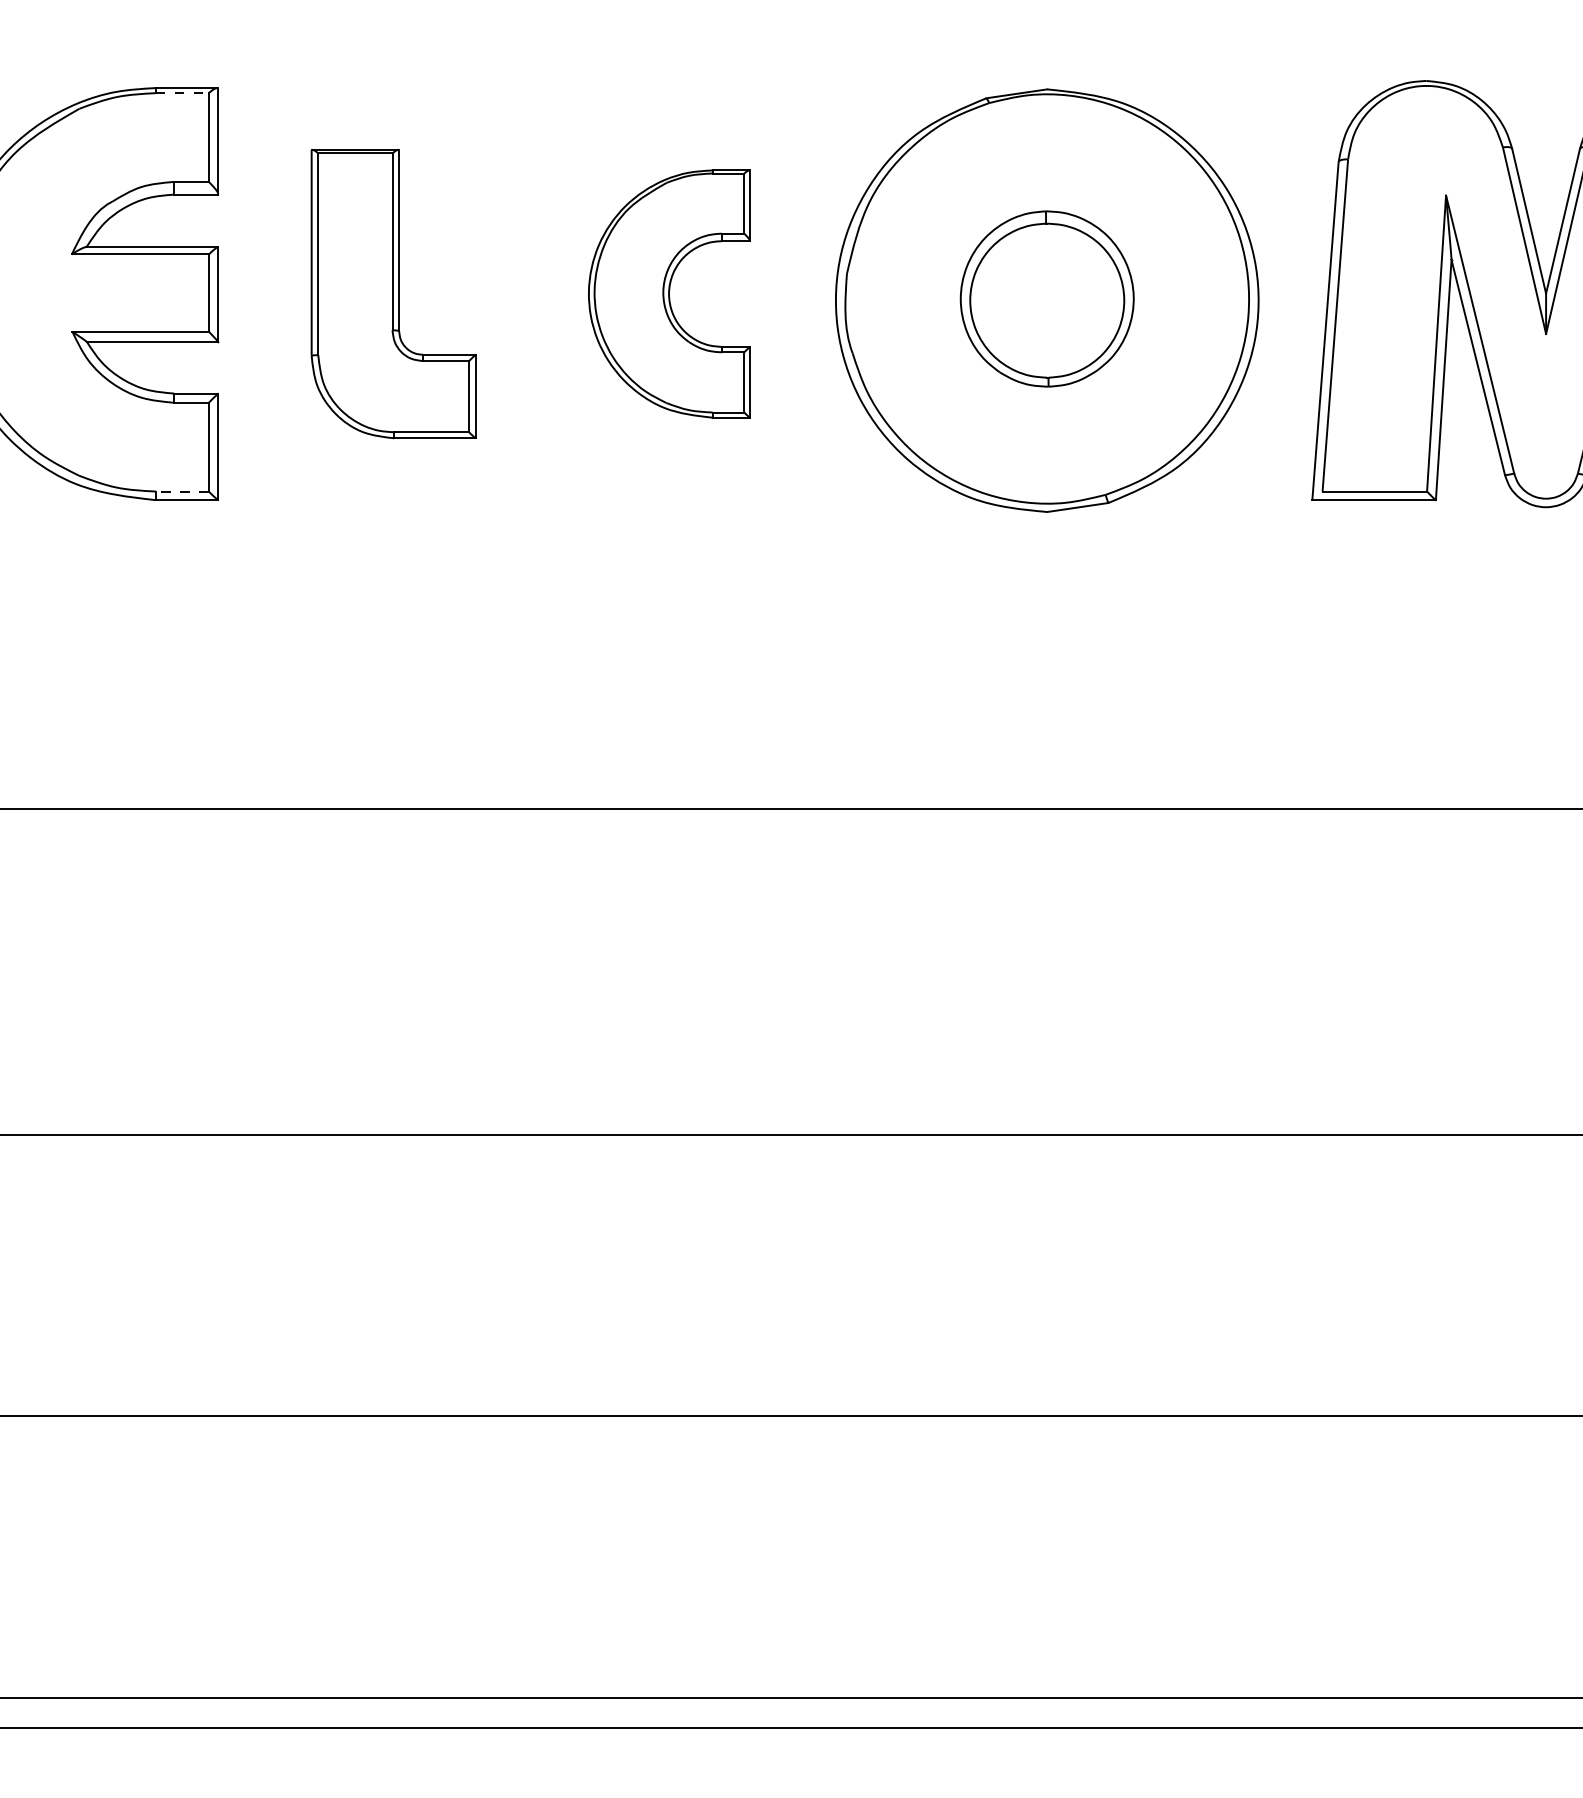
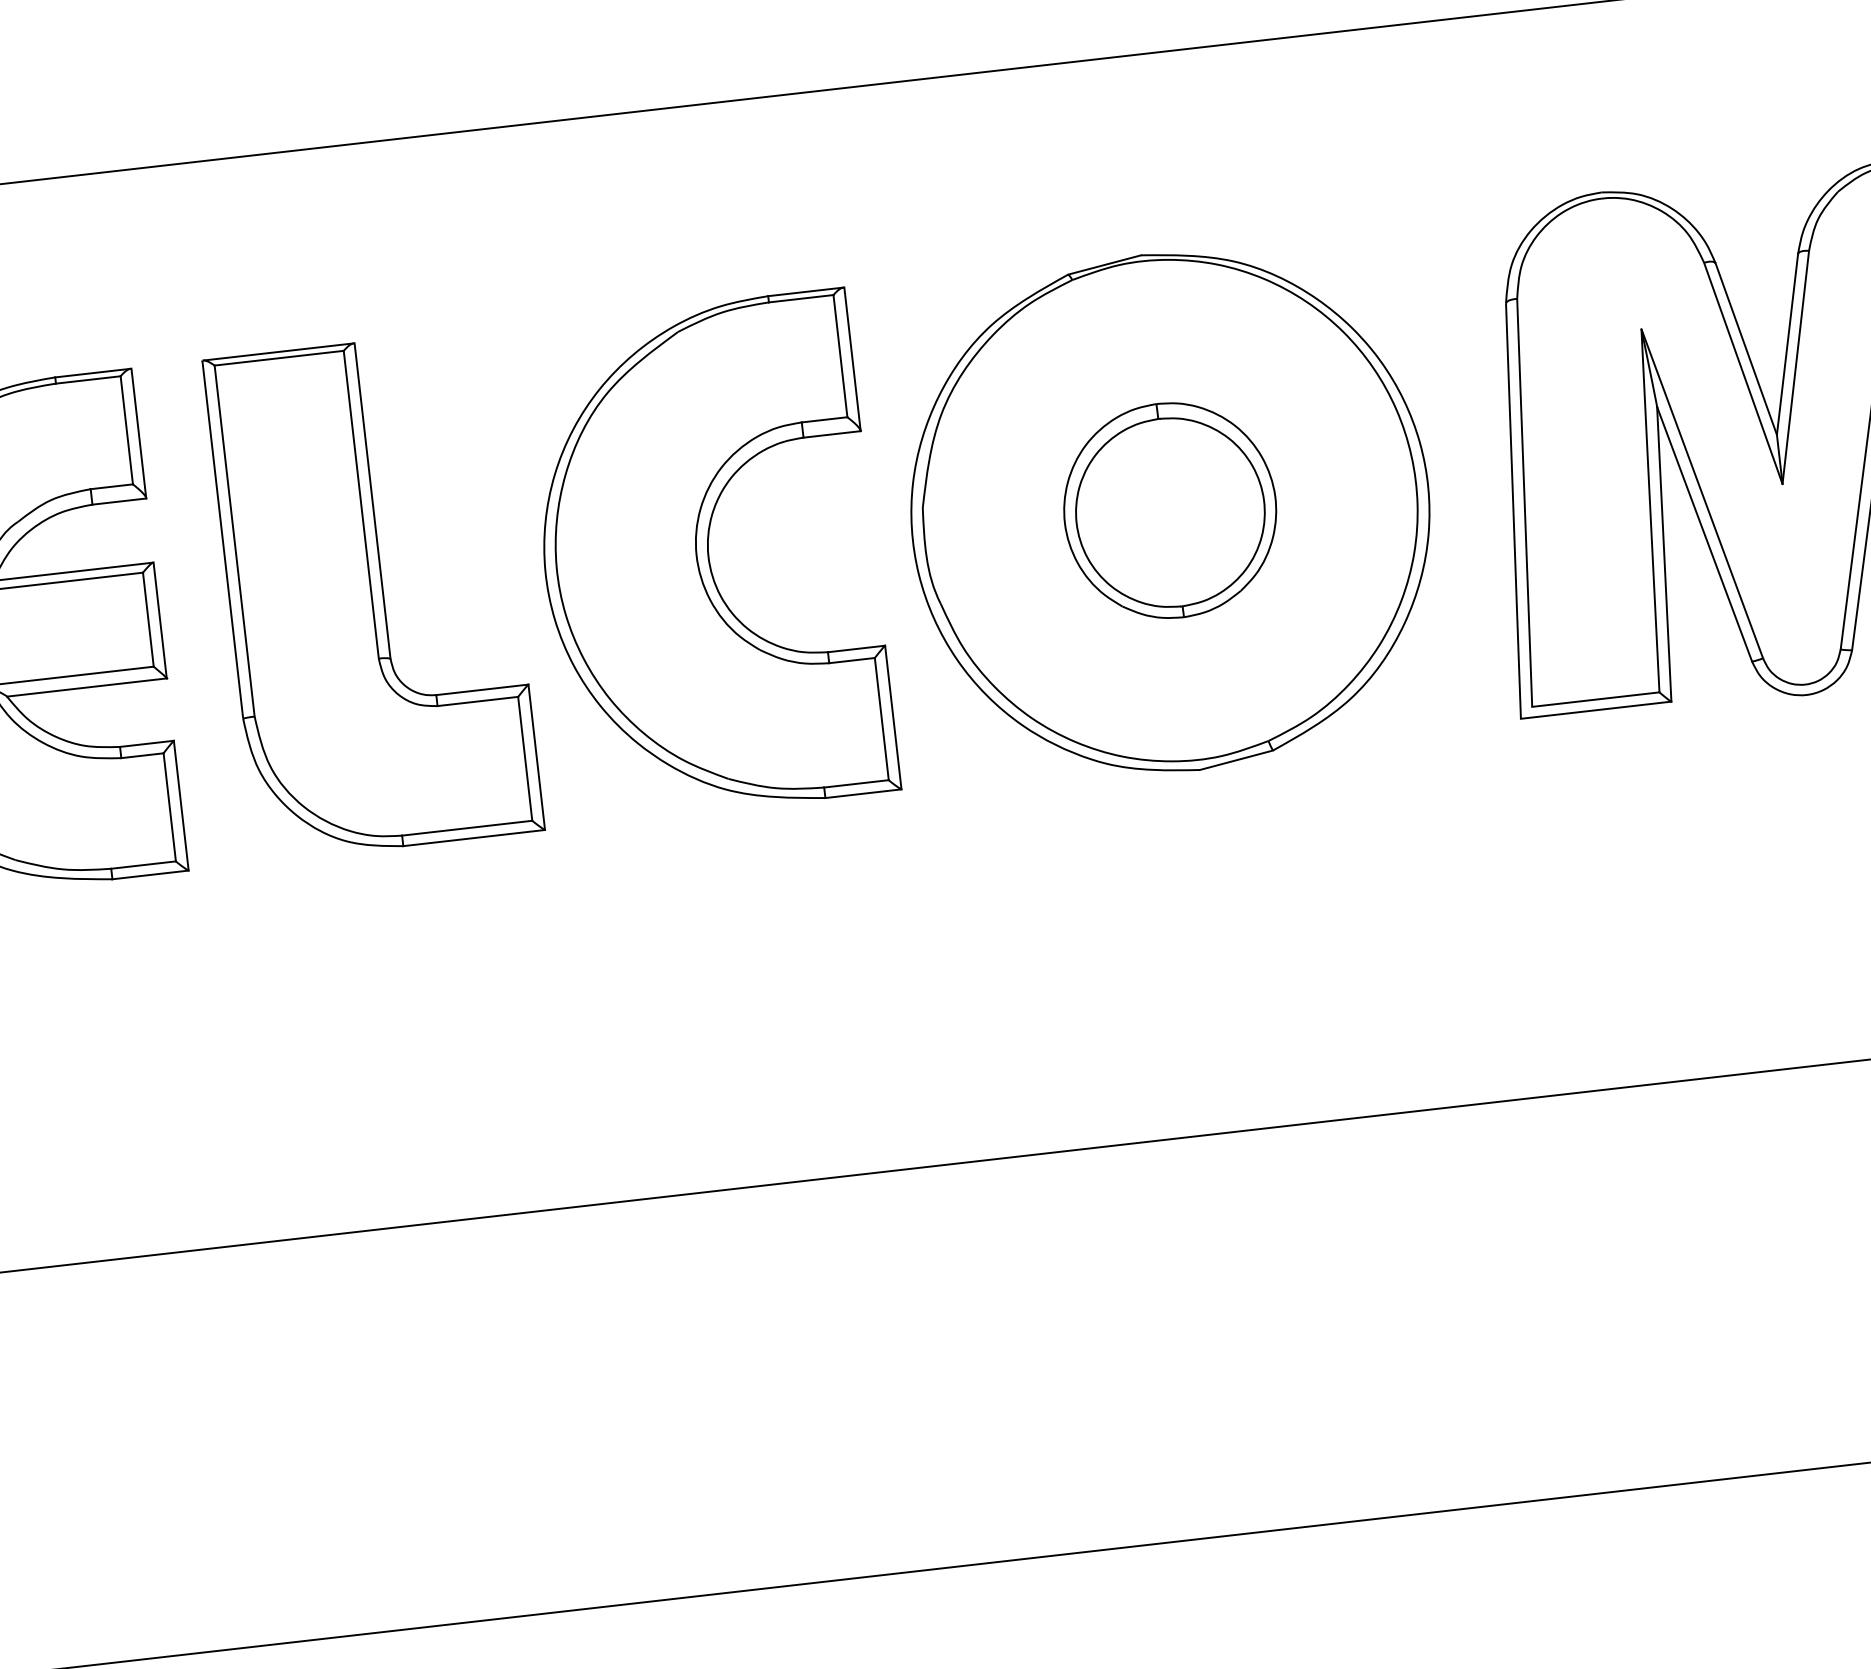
line: (182, 93) -> (88, 380), dashed -> solid
part: (393, 293) -> (373, 594), size x1.43
part: (669, 293) -> (709, 556), size x1.67
line: (182, 491) -> (143, 865), dashed -> solid

